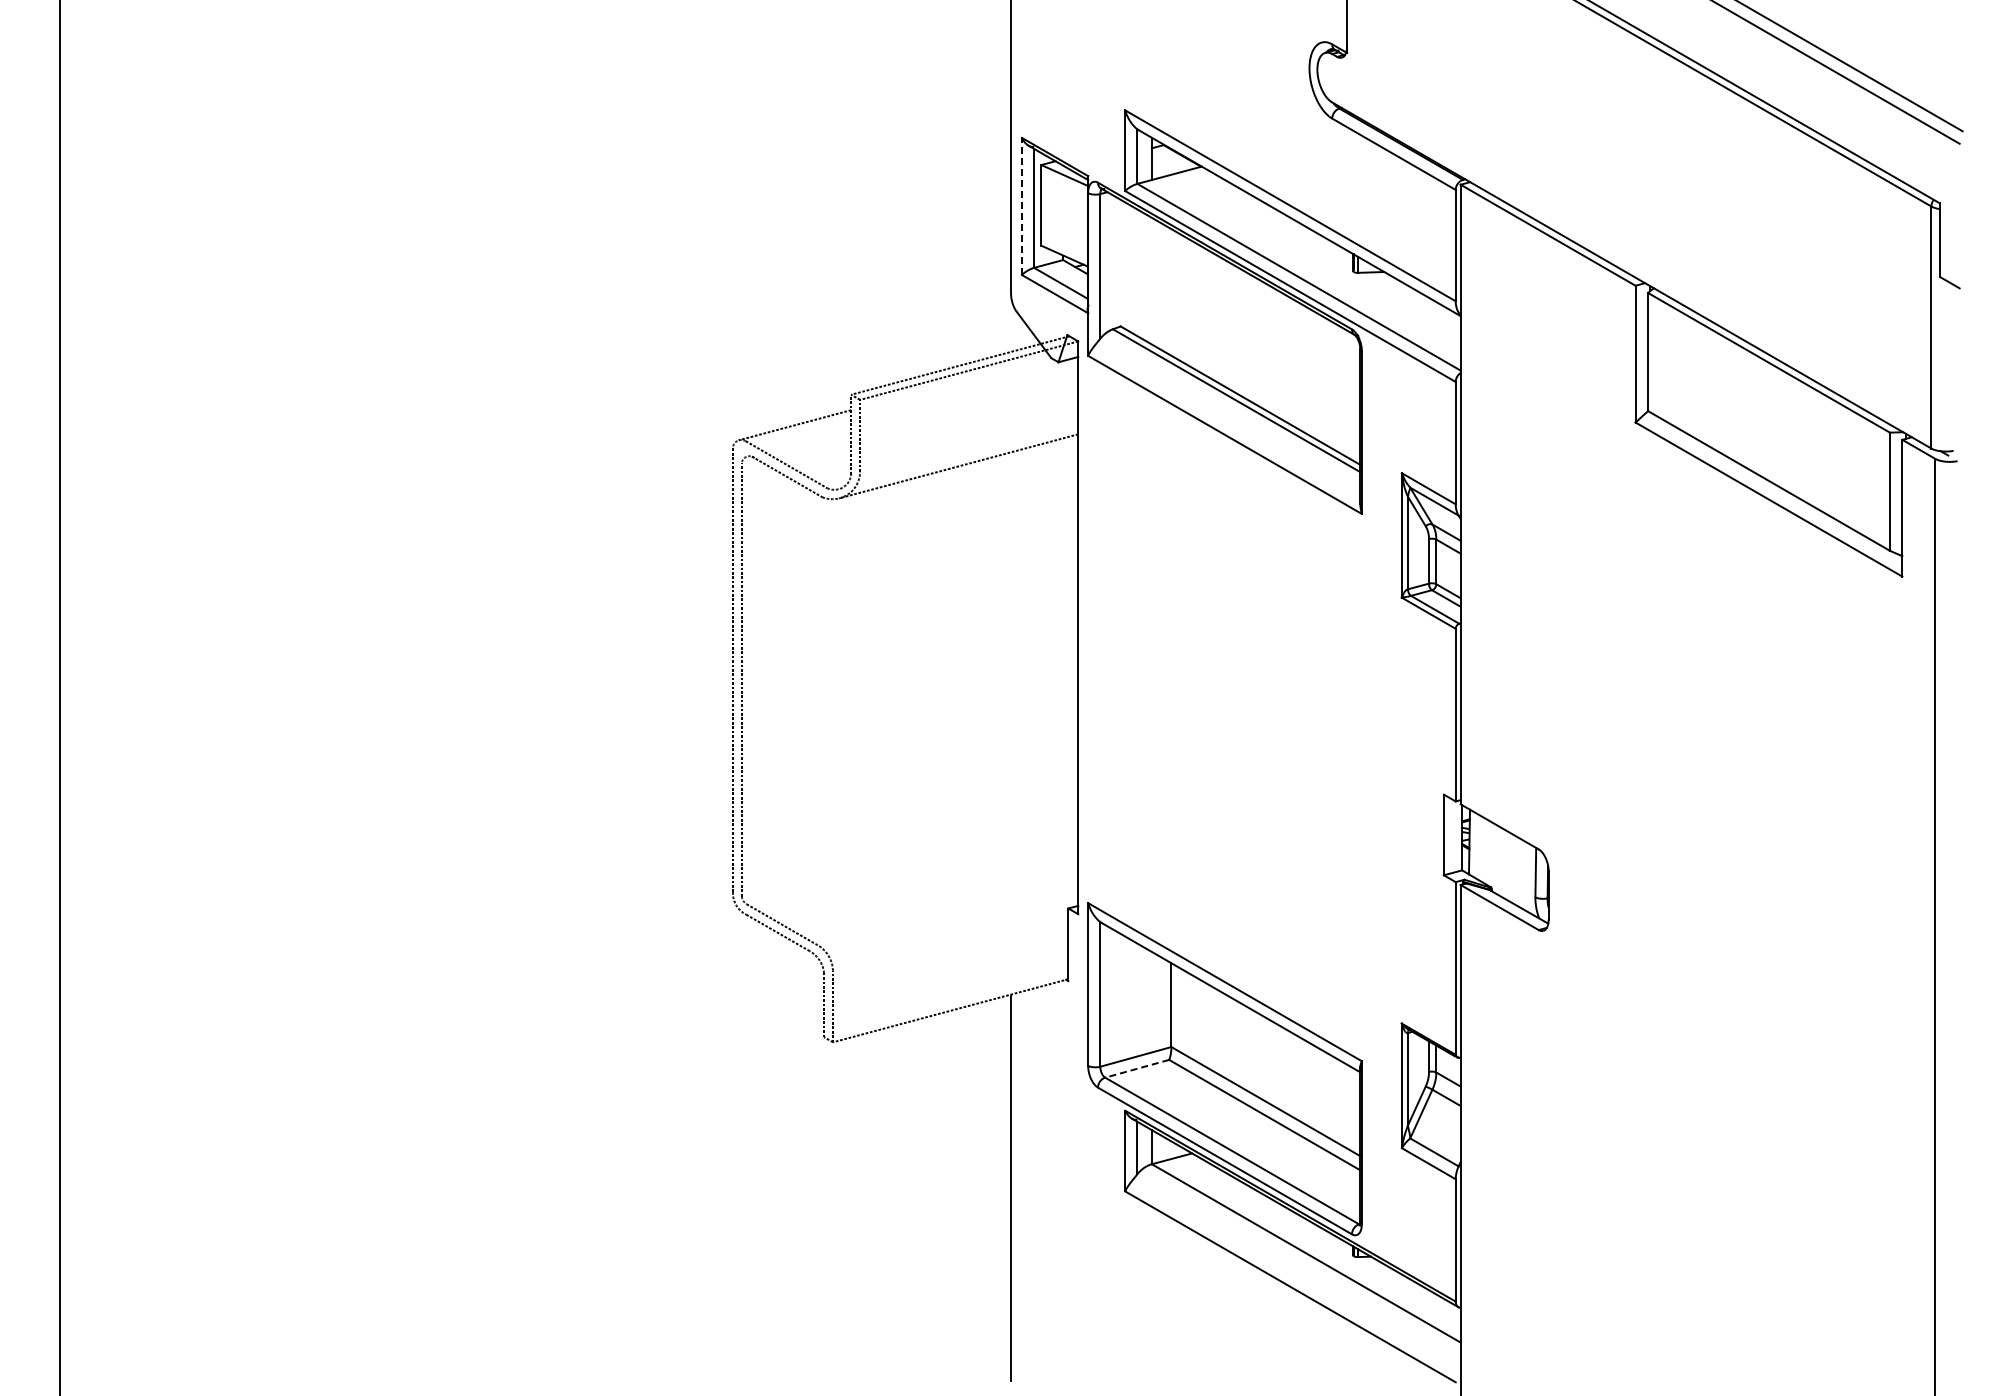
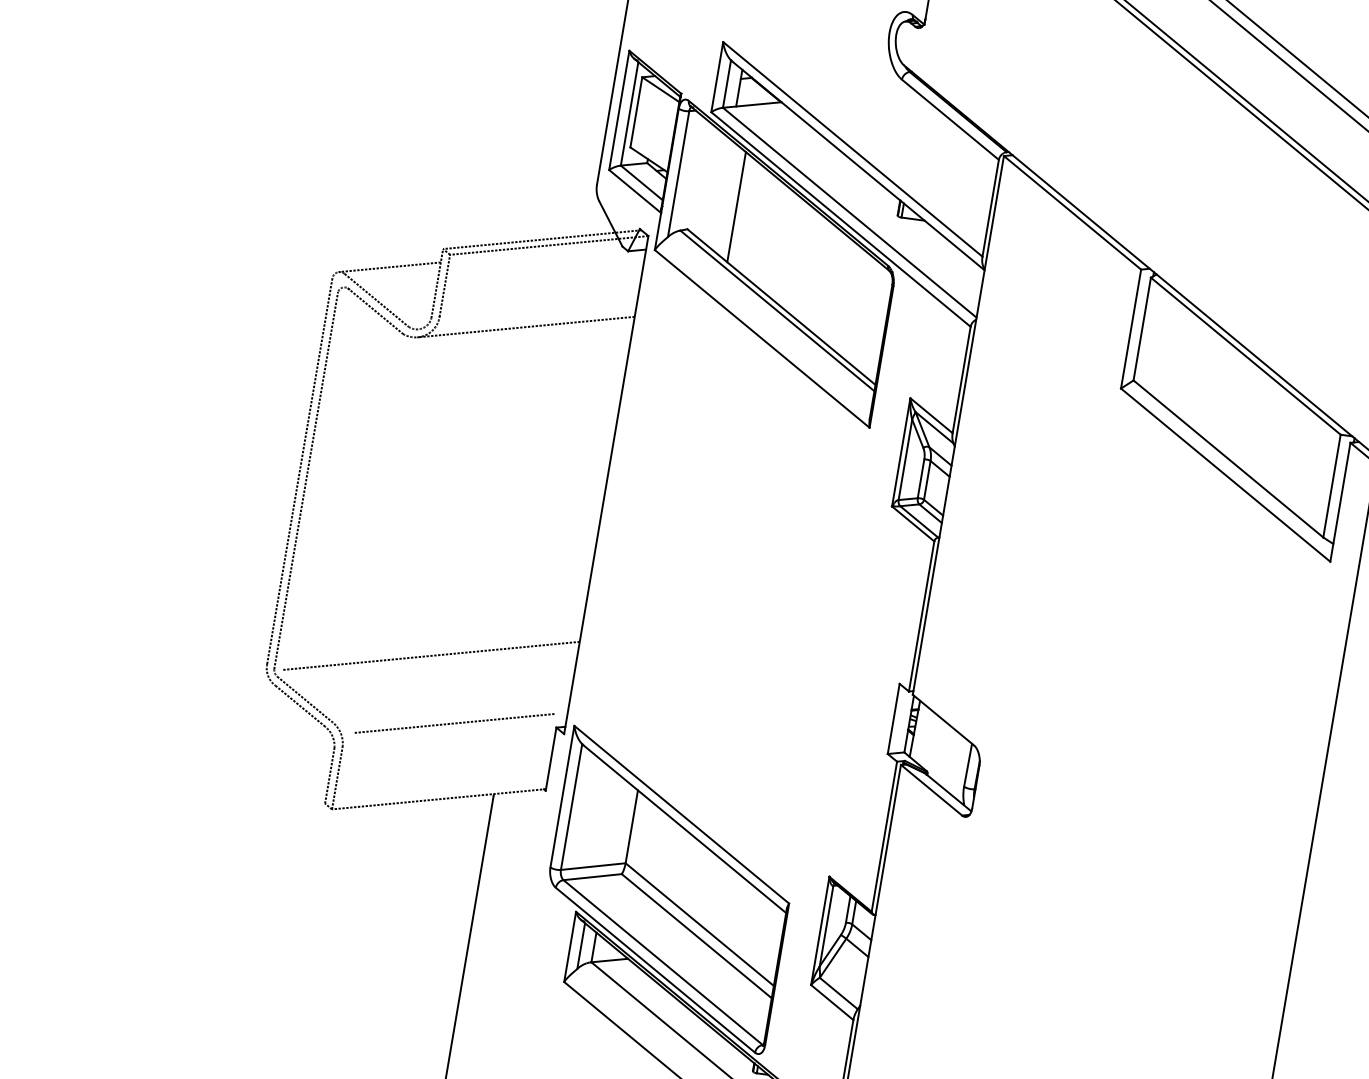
line: (1021, 206) -> (618, 110), dashed -> solid
line: (1171, 292) -> (736, 207), added
line: (914, 851) -> (431, 655), added
line: (952, 922) -> (453, 722), added
line: (1136, 1068) -> (592, 876), dashed -> solid

